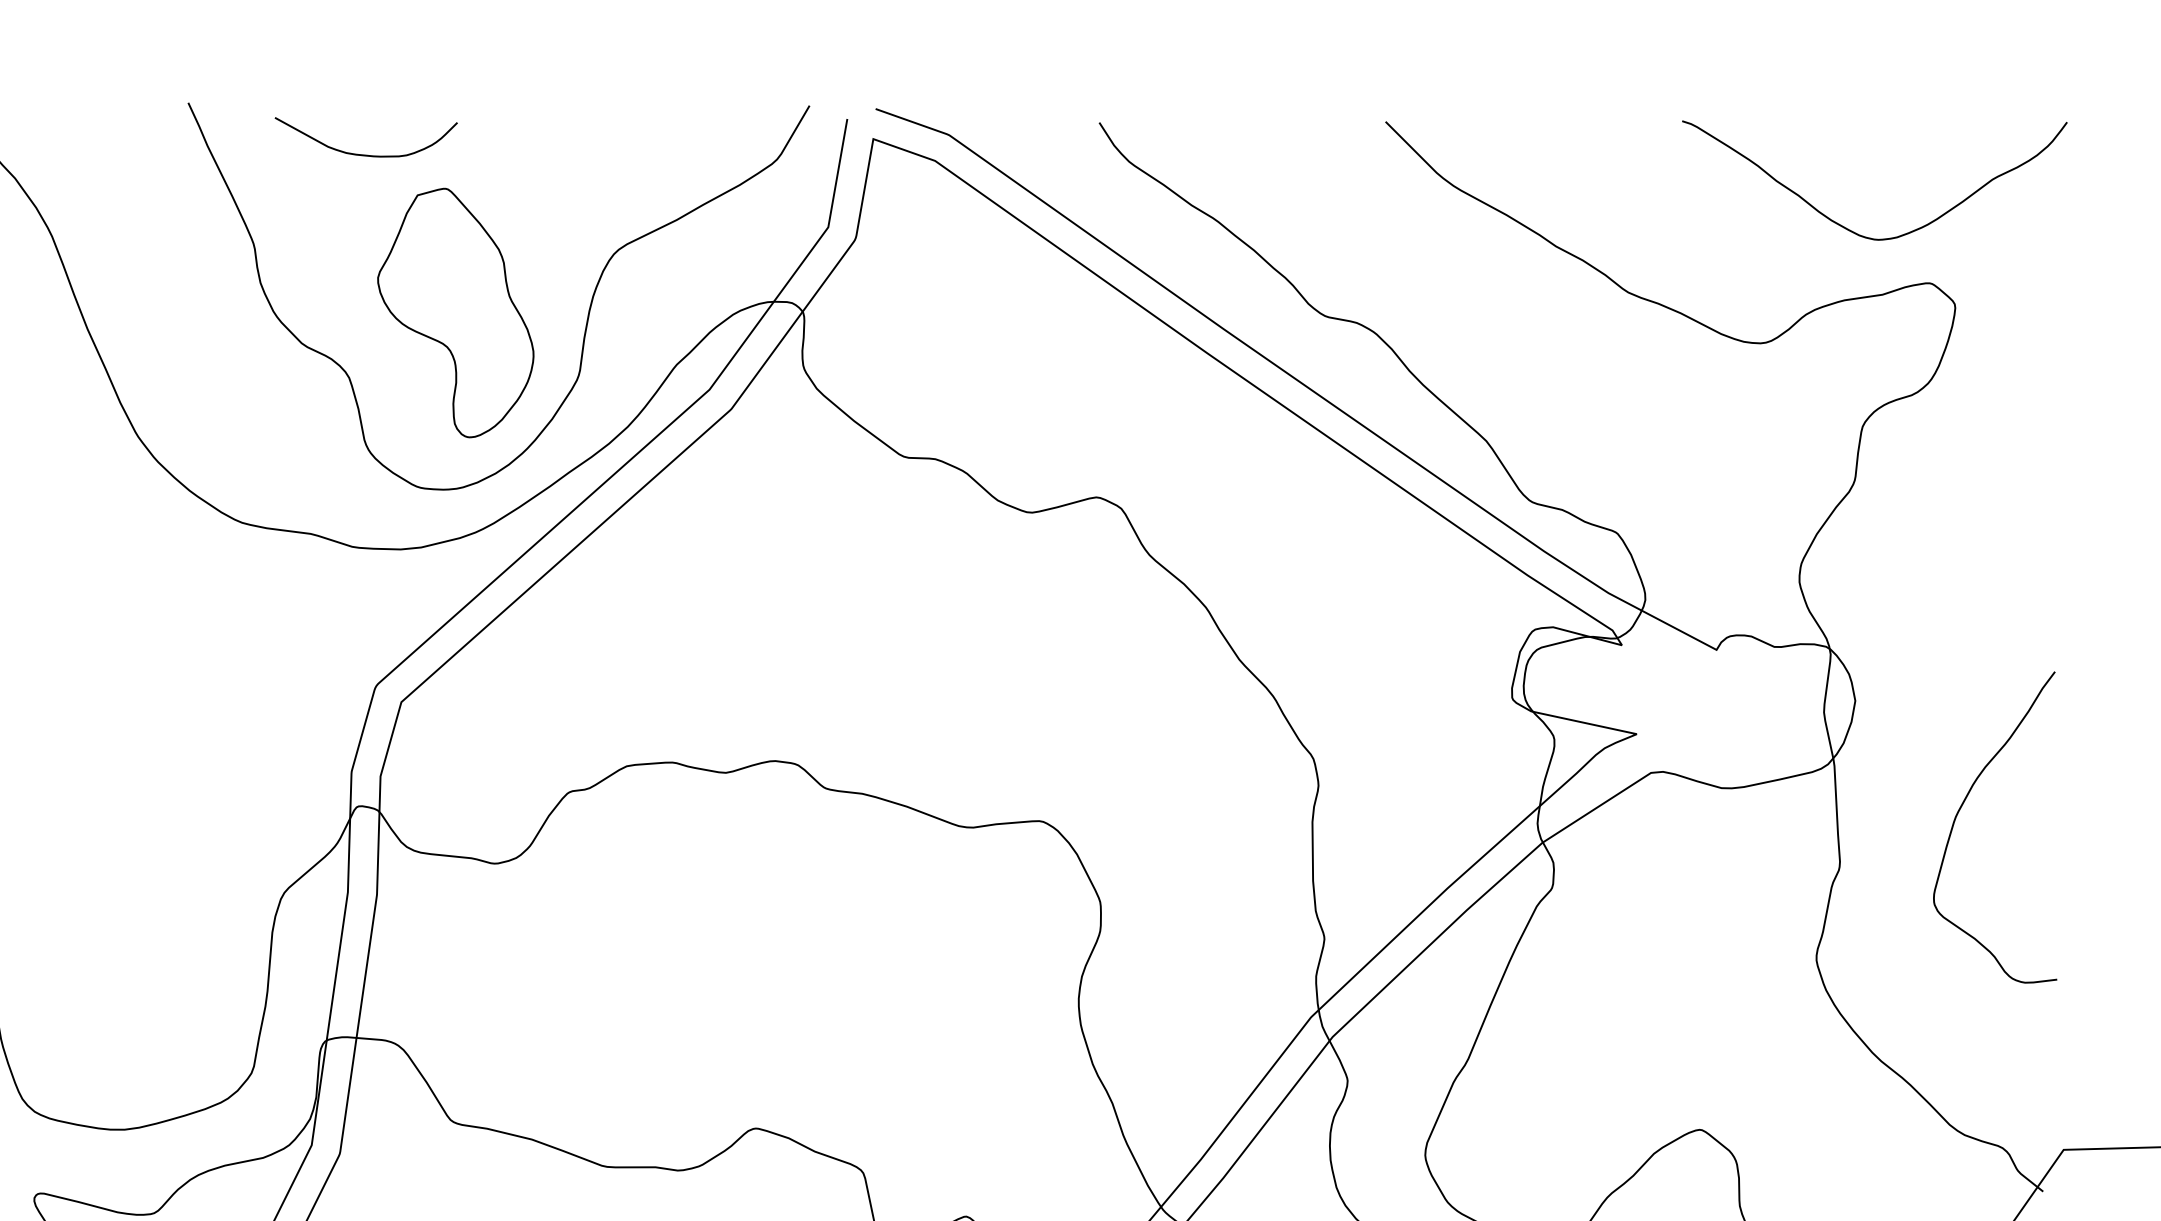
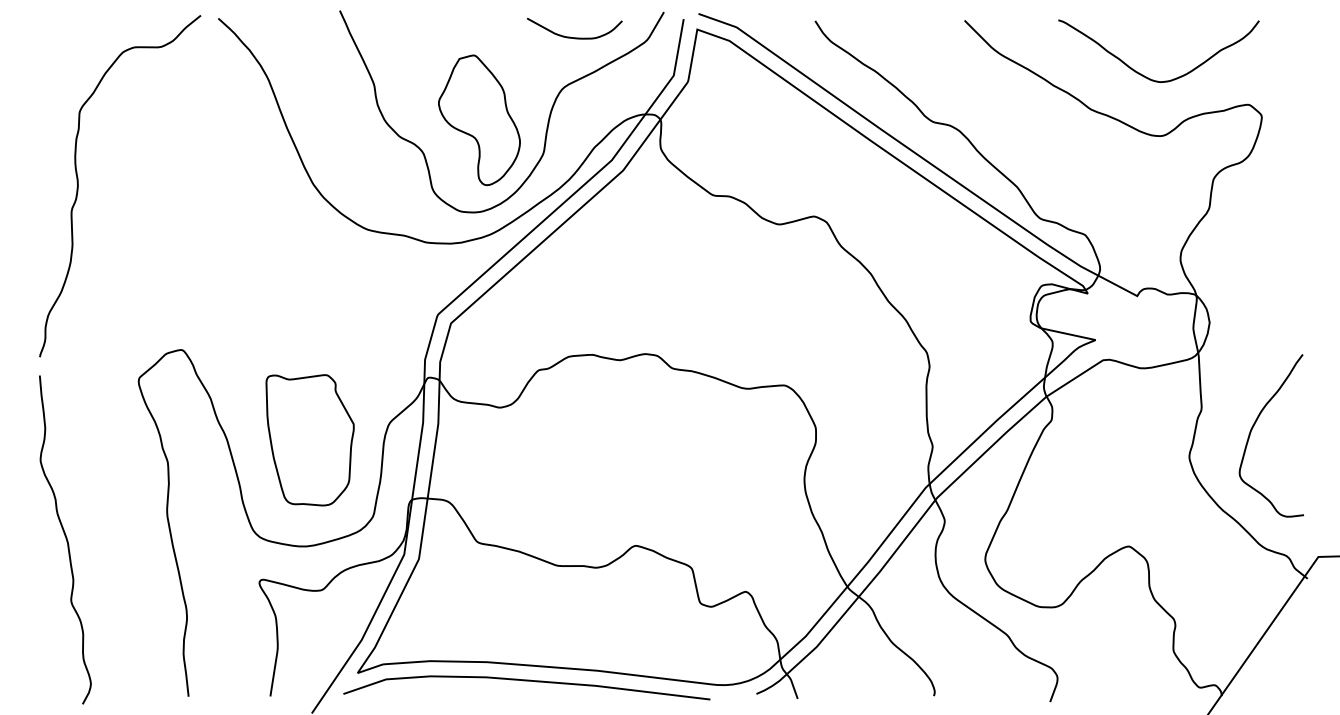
curve: (358, 152) -> (570, 36), moved
curve: (1841, 223) -> (1141, 73), moved
curve: (1962, 809) -> (1254, 426), moved
part: (130, 926) -> (309, 440), added

